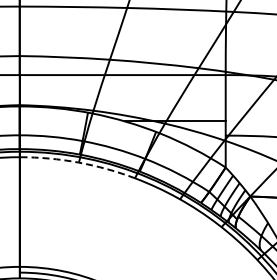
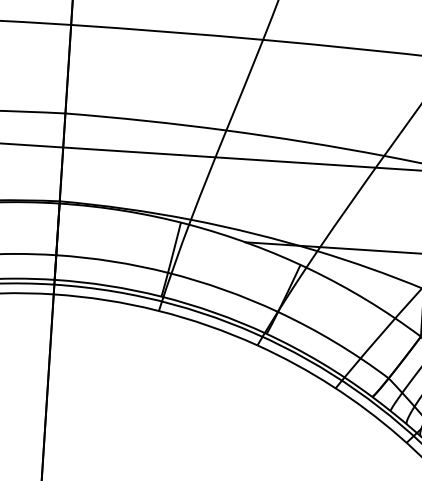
arc: (78, 162) -> (158, 310), dashed -> solid

